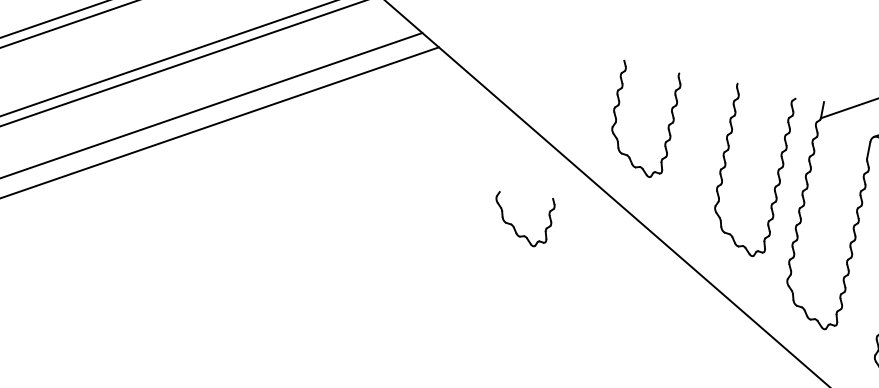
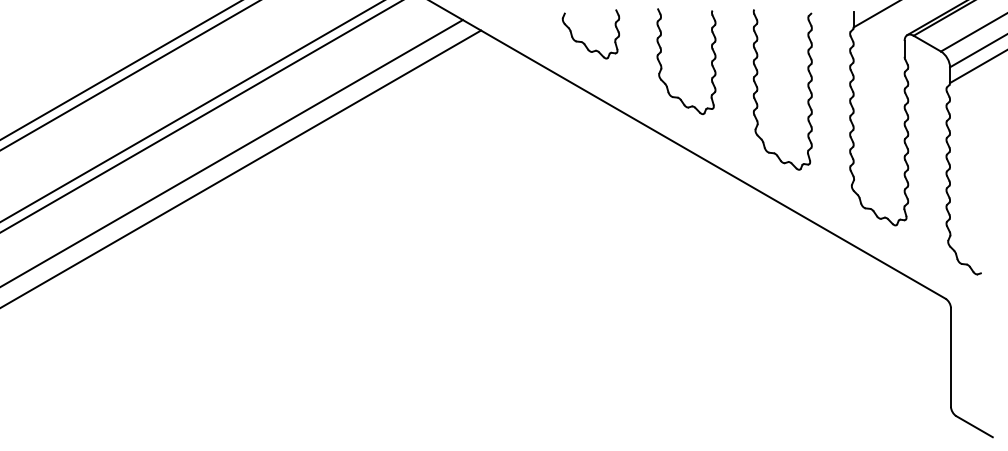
part: (726, 165) -> (758, 89), moved
part: (514, 225) -> (584, 42), moved

